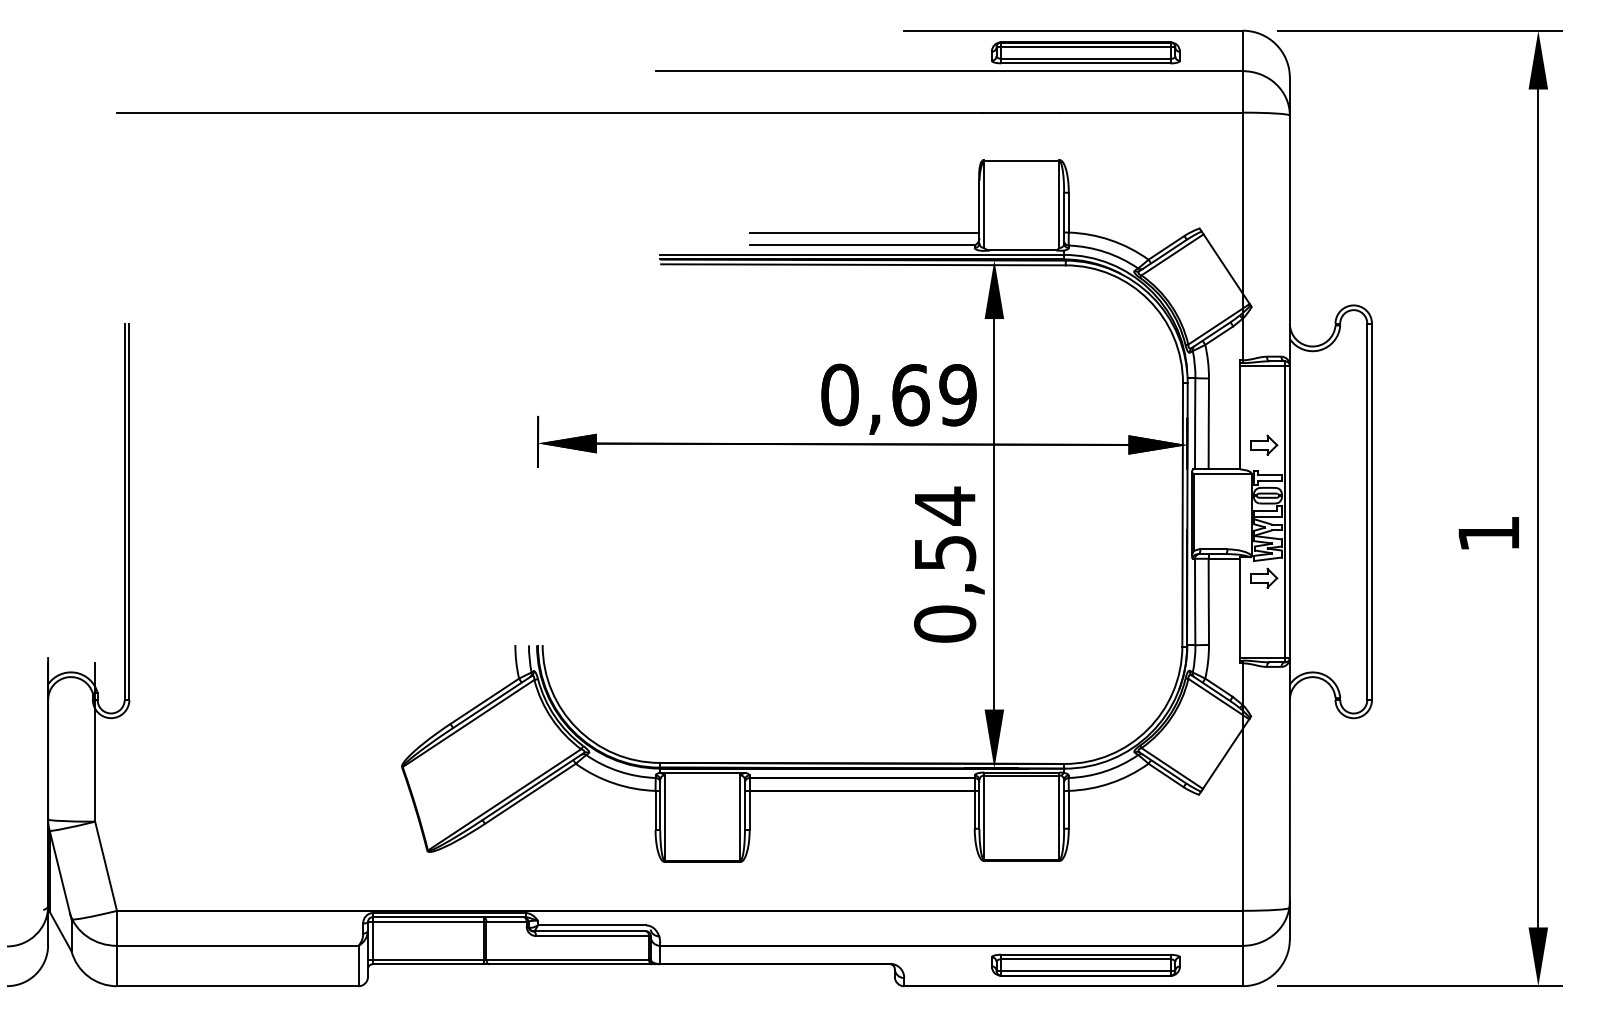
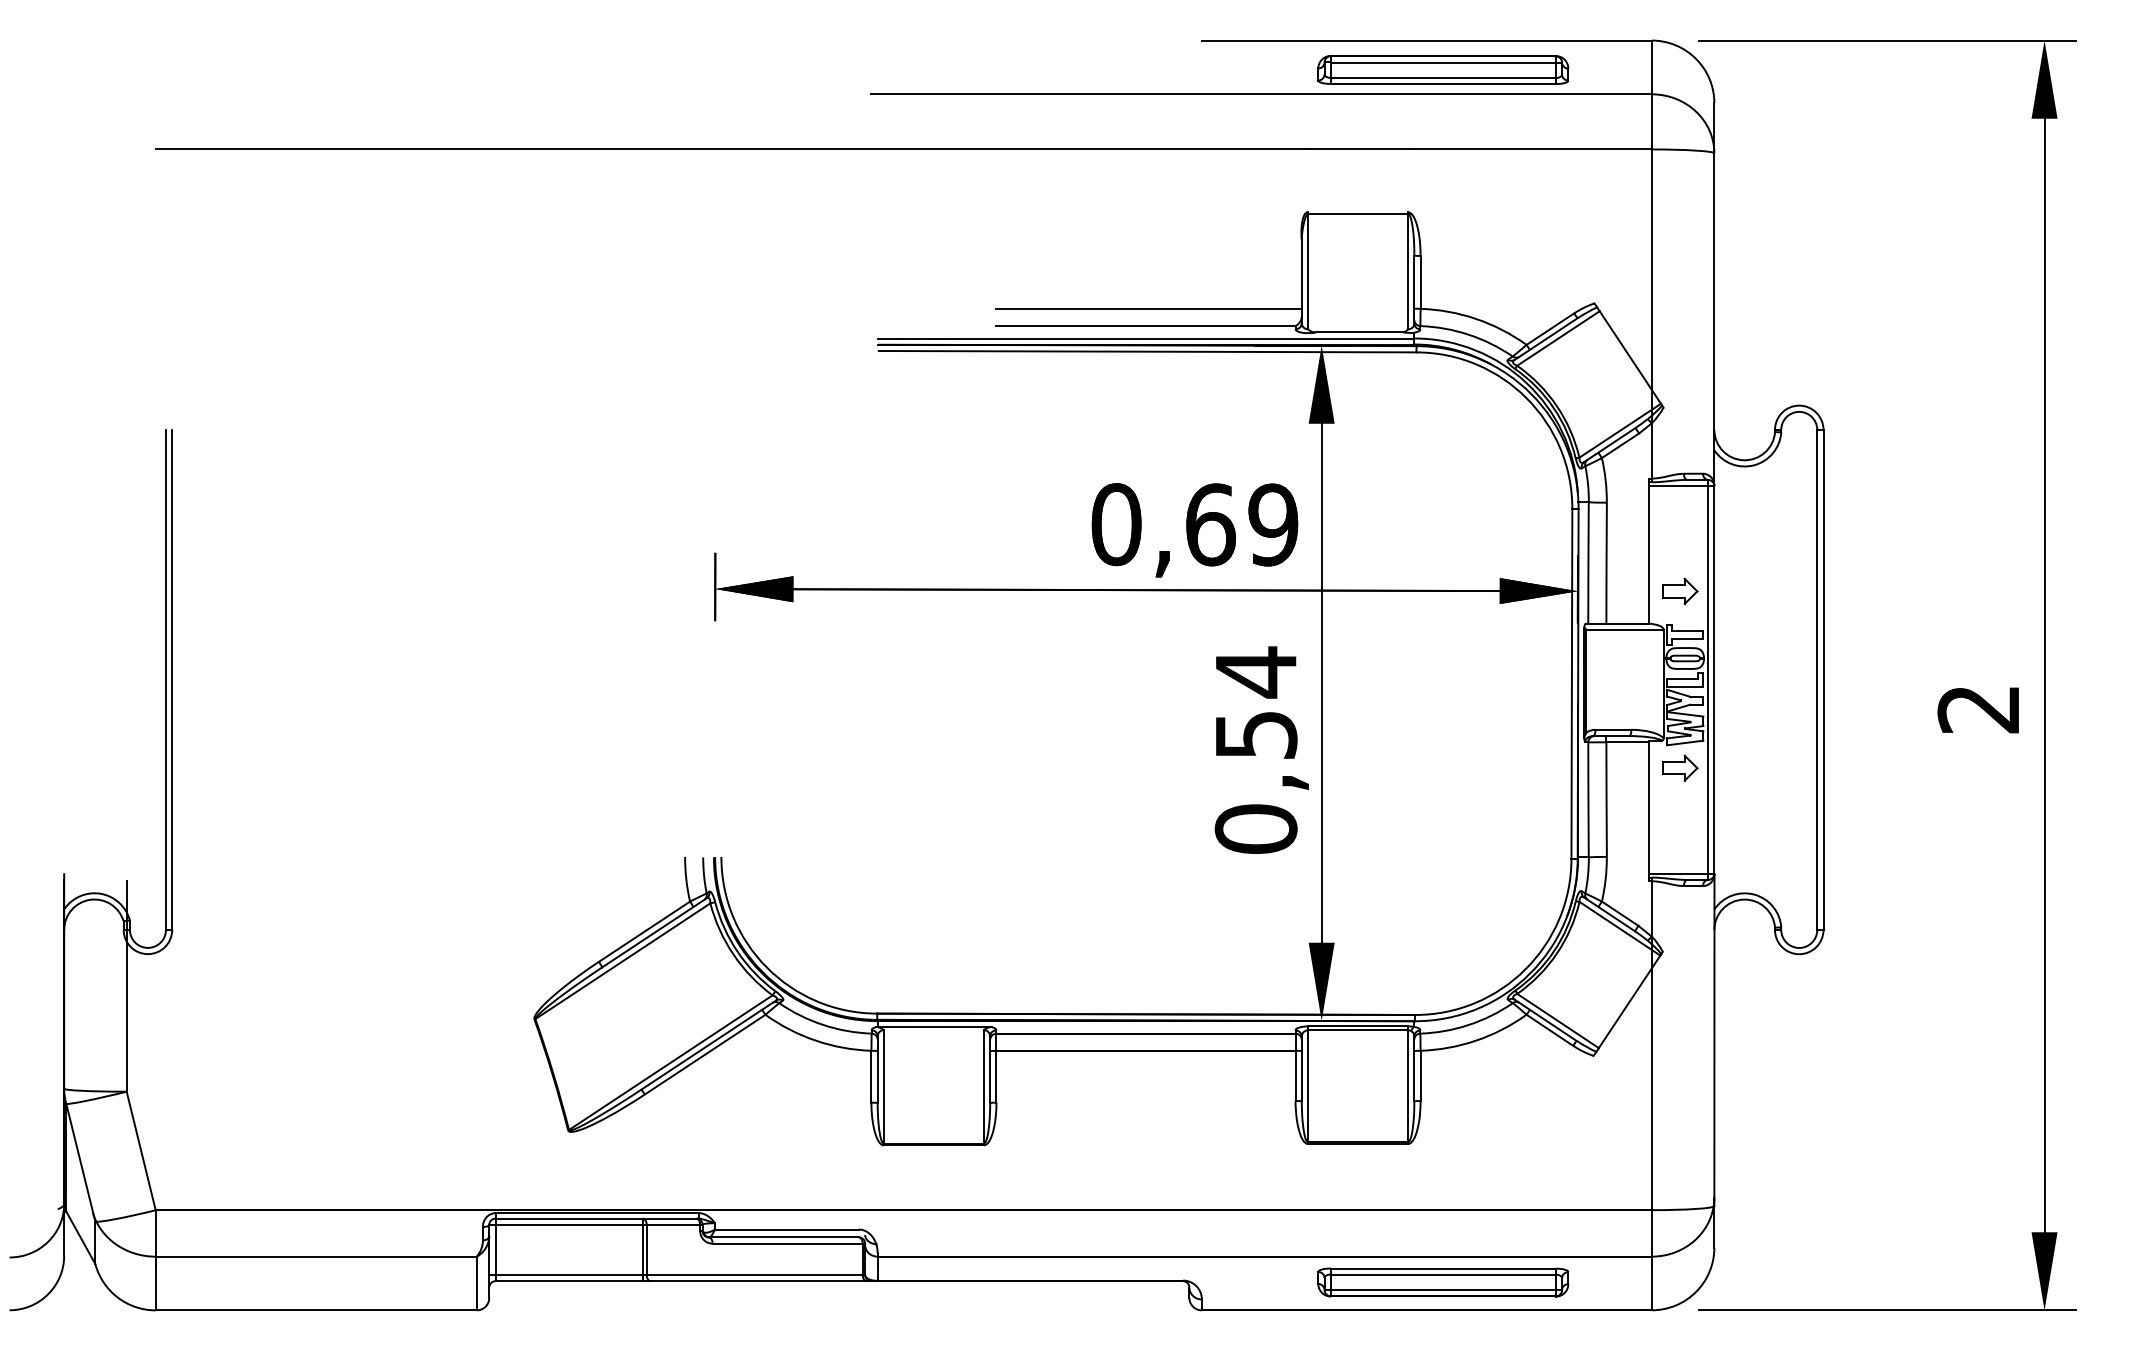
text: (1487, 534) -> (1977, 709), 1 -> 2

